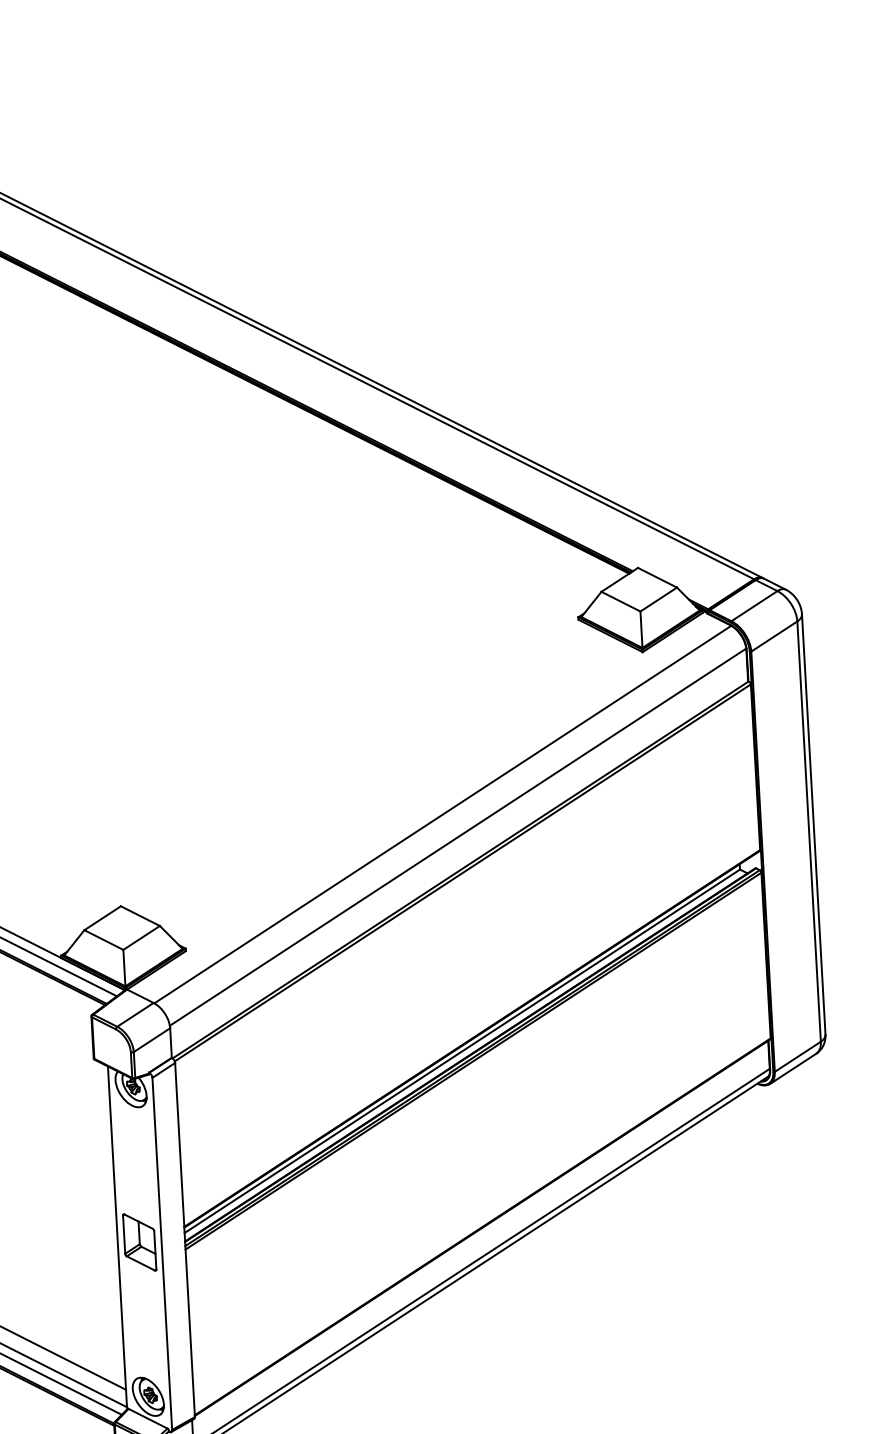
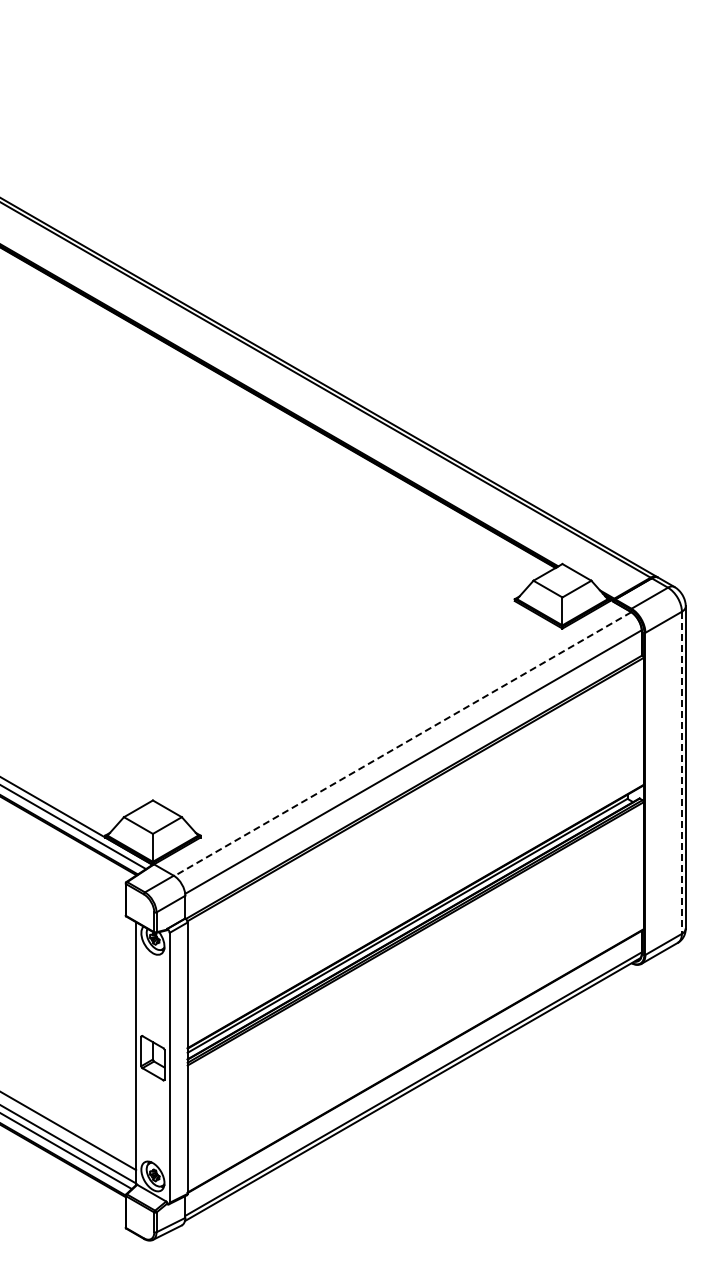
line: (442, 815) -> (402, 744), solid -> dashed
line: (808, 832) -> (681, 773), solid -> dashed

